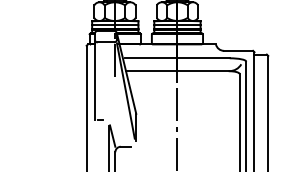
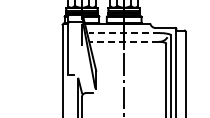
line: (176, 58) -> (123, 33), solid -> dashed
line: (177, 70) -> (124, 41), solid -> dashed

